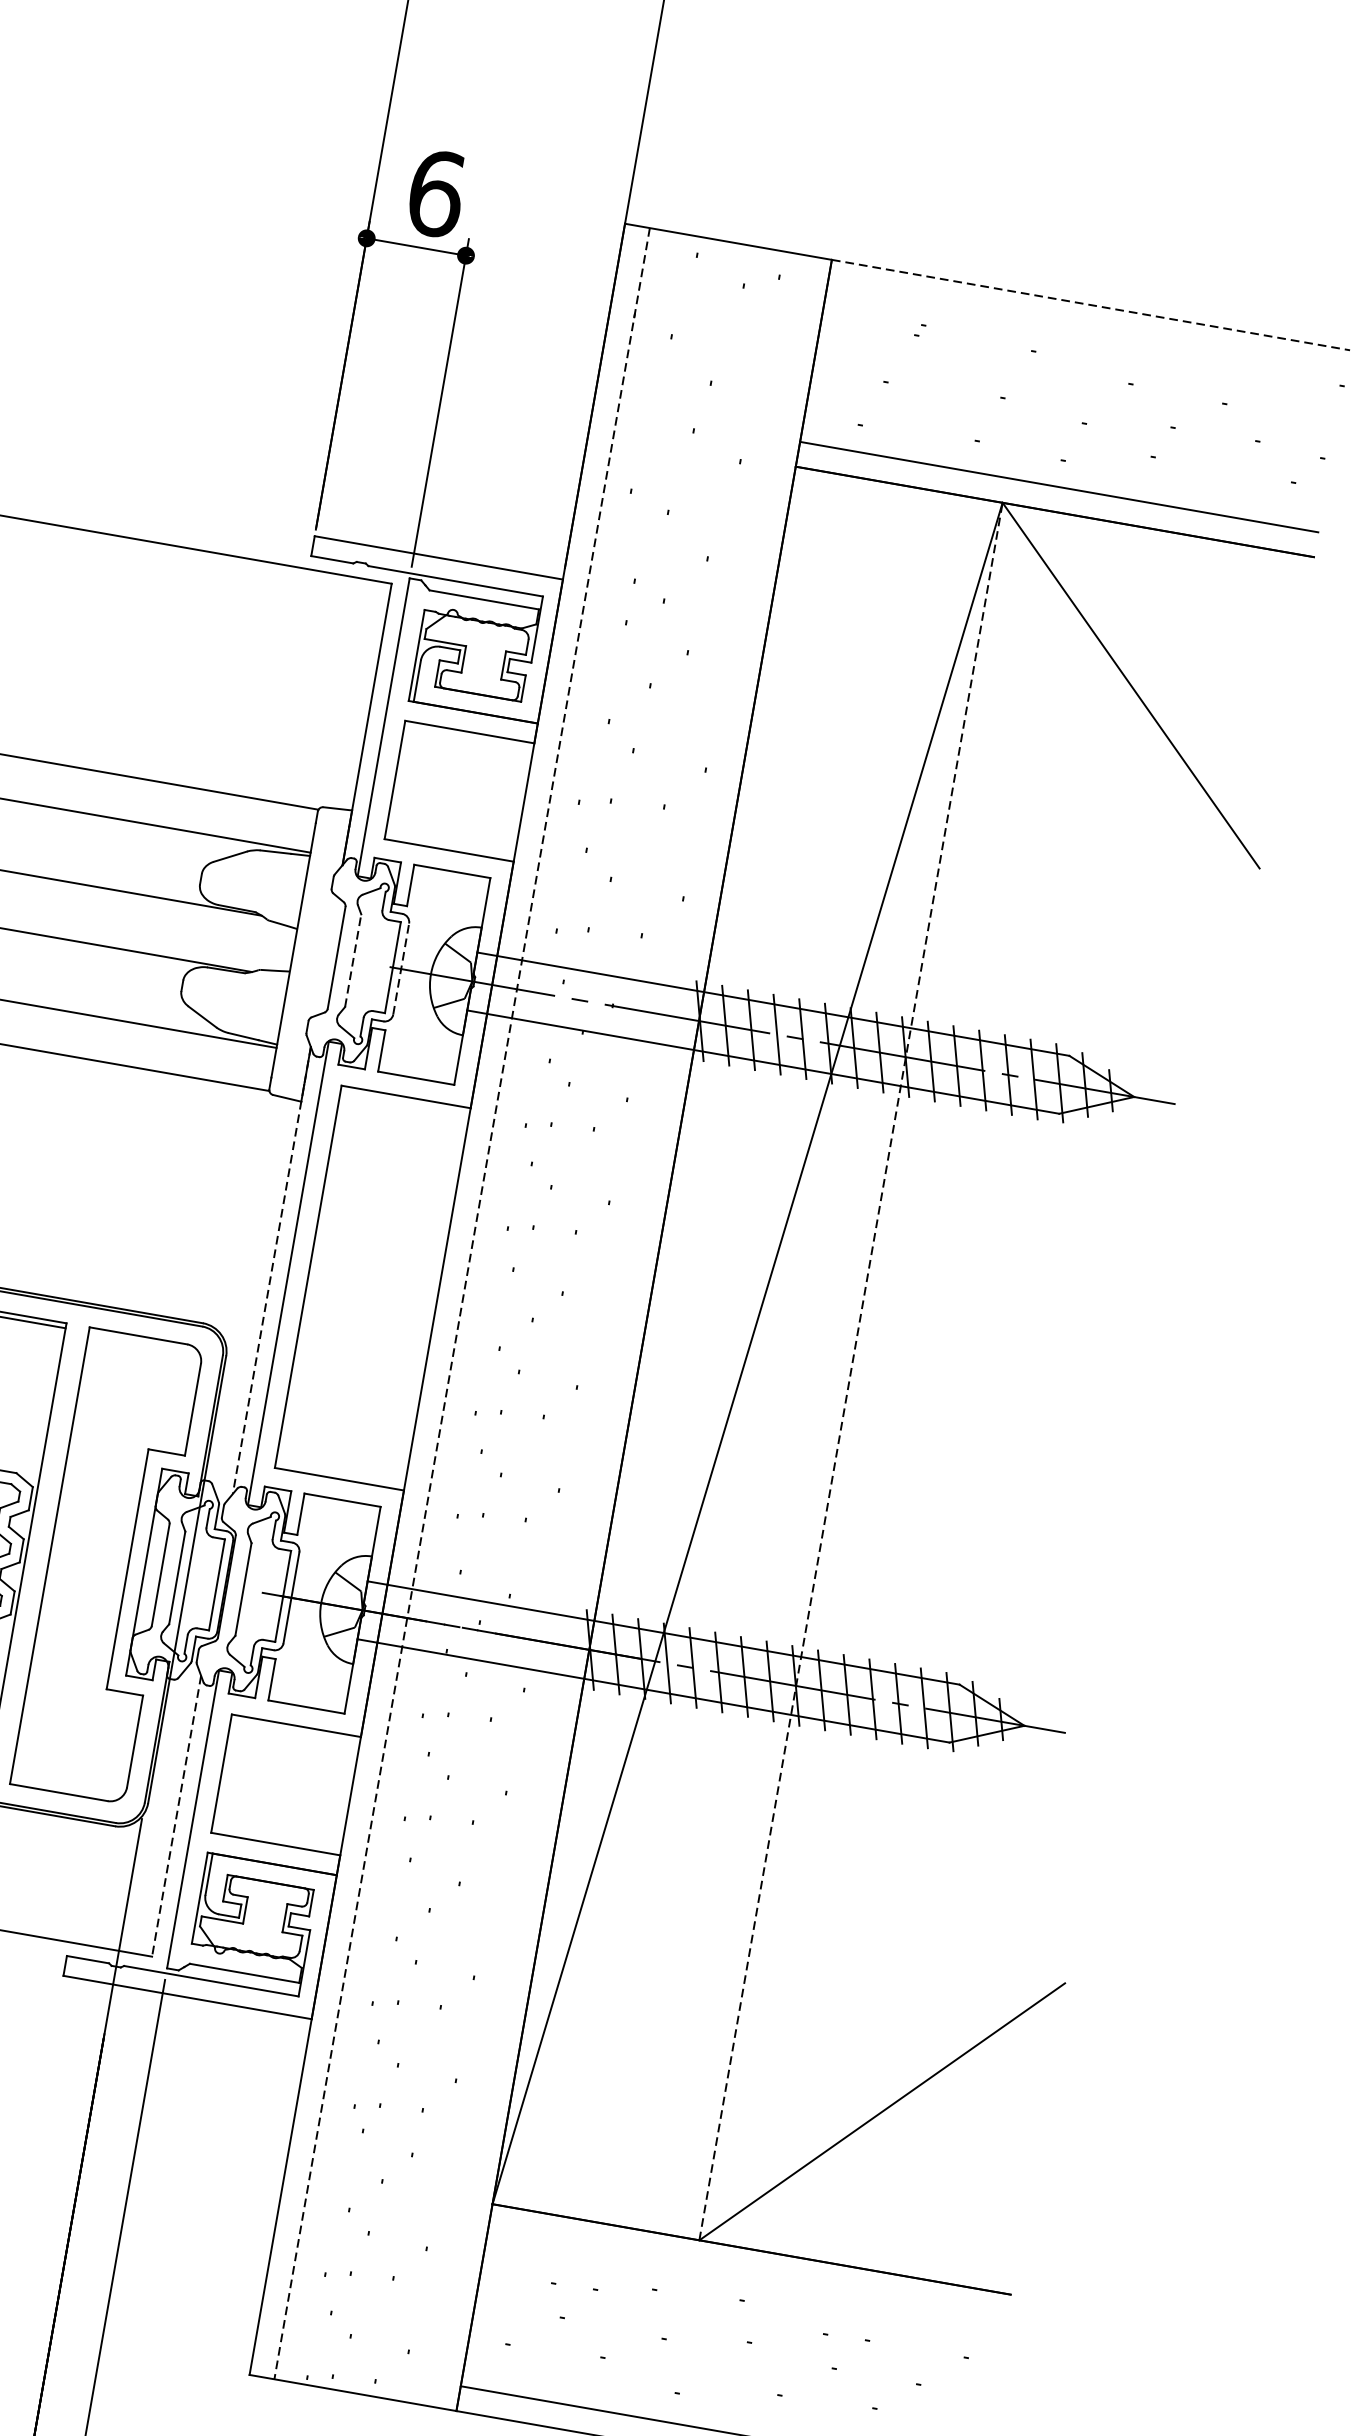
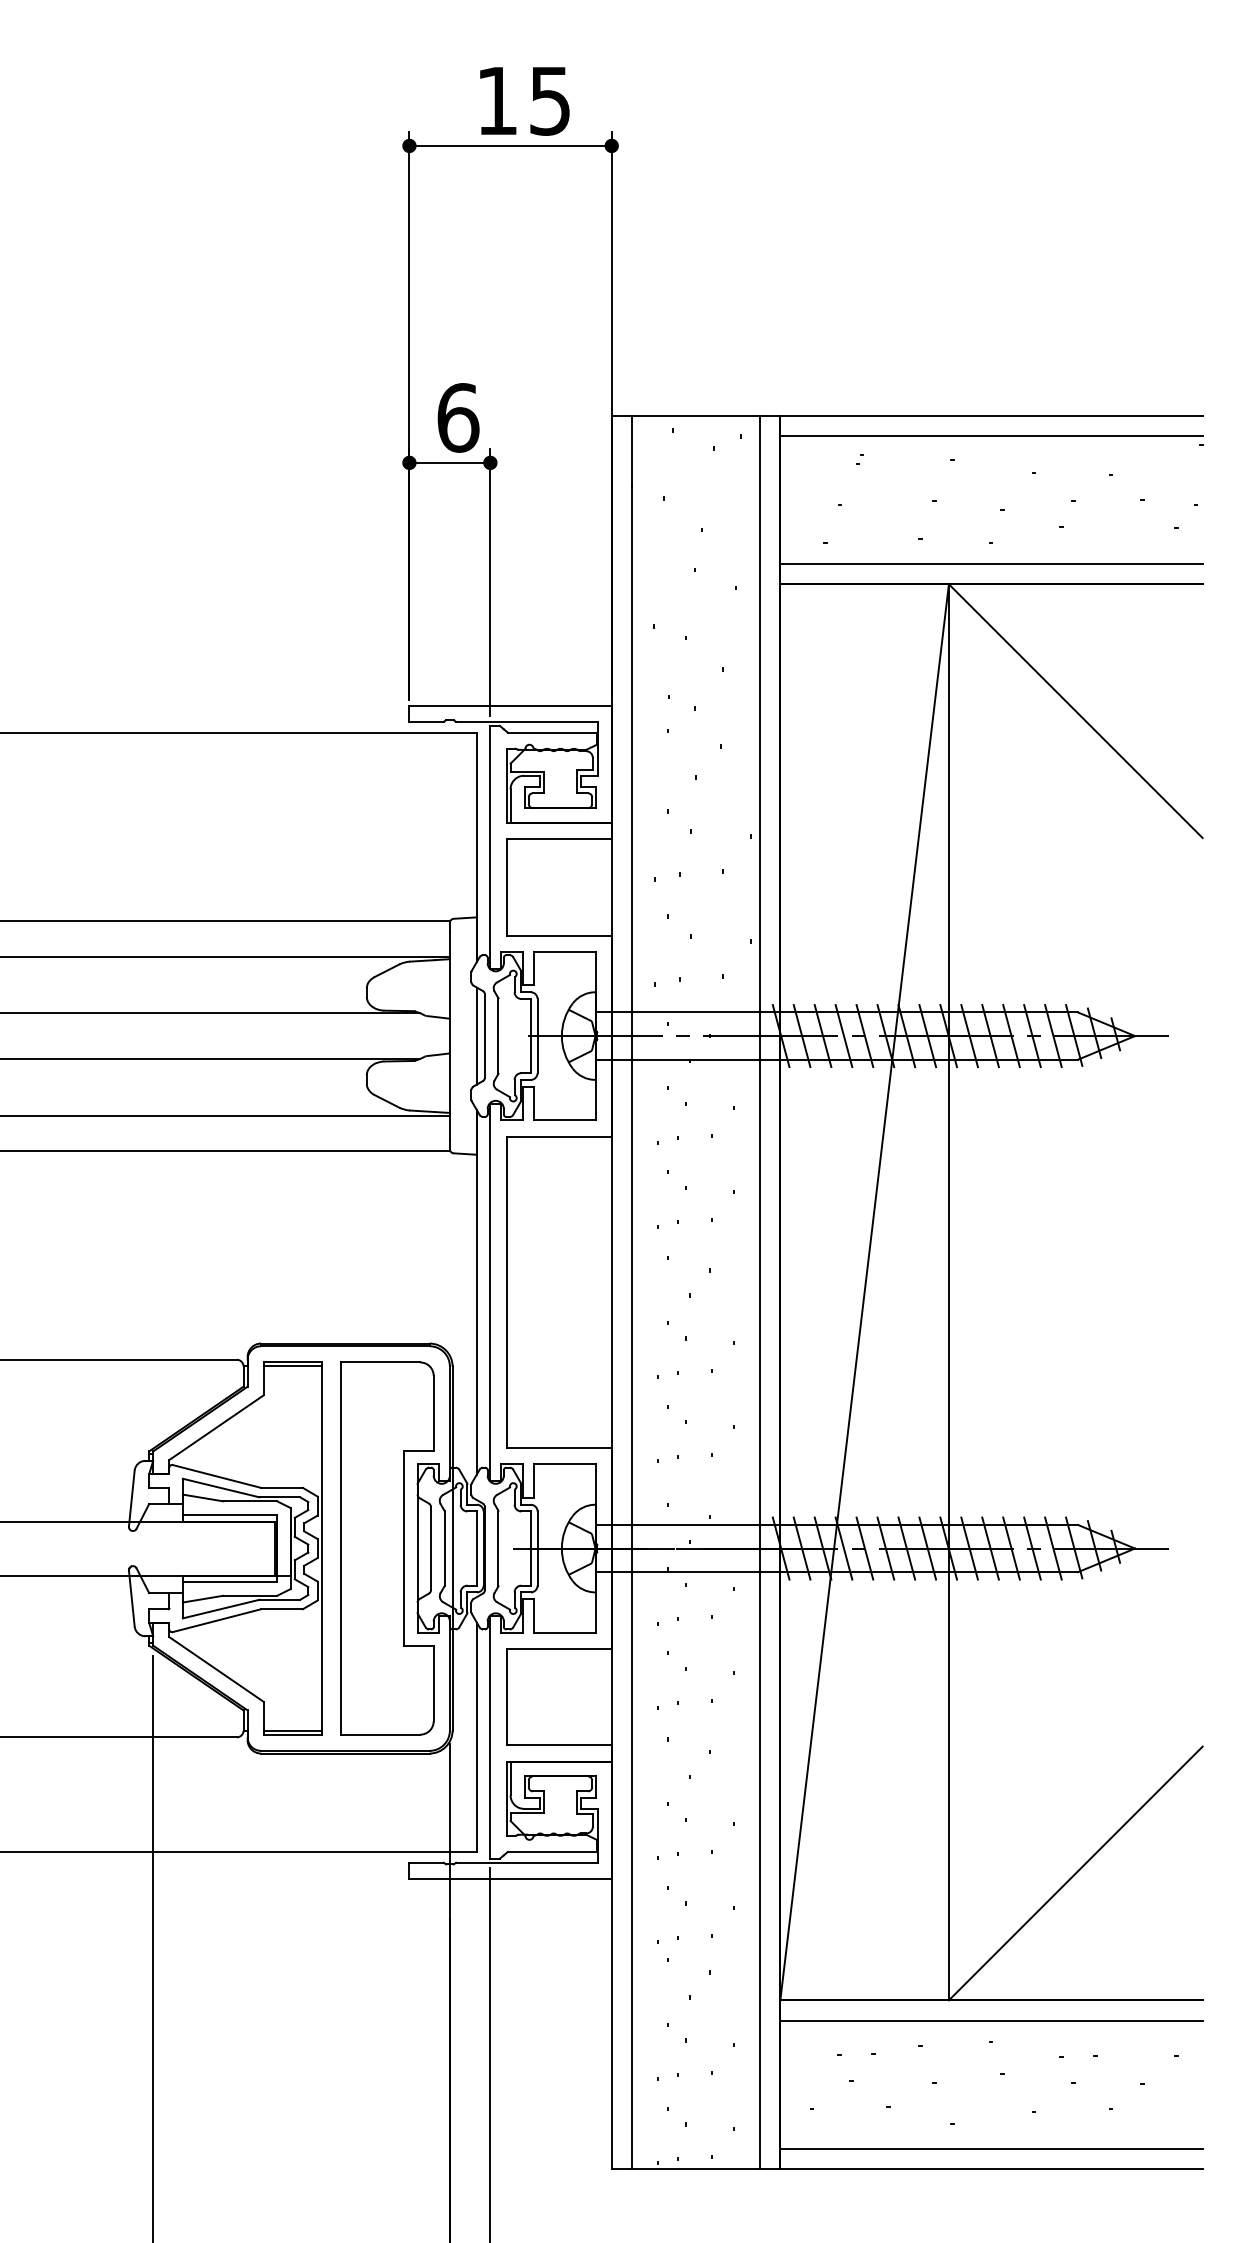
line: (1092, 305) -> (992, 415), dashed -> solid
line: (1086, 329) -> (991, 435), added
line: (326, 955) -> (476, 1035), added
line: (353, 961) -> (498, 1036), dashed -> solid
line: (401, 968) -> (537, 1035), dashed -> solid
line: (271, 1270) -> (476, 1292), dashed -> solid
line: (461, 1303) -> (631, 1292), dashed -> solid
line: (620, 1330) -> (760, 1291), added
line: (850, 1370) -> (948, 1291), dashed -> solid
line: (176, 1816) -> (476, 1737), dashed -> solid
line: (747, 2274) -> (991, 2020), added

